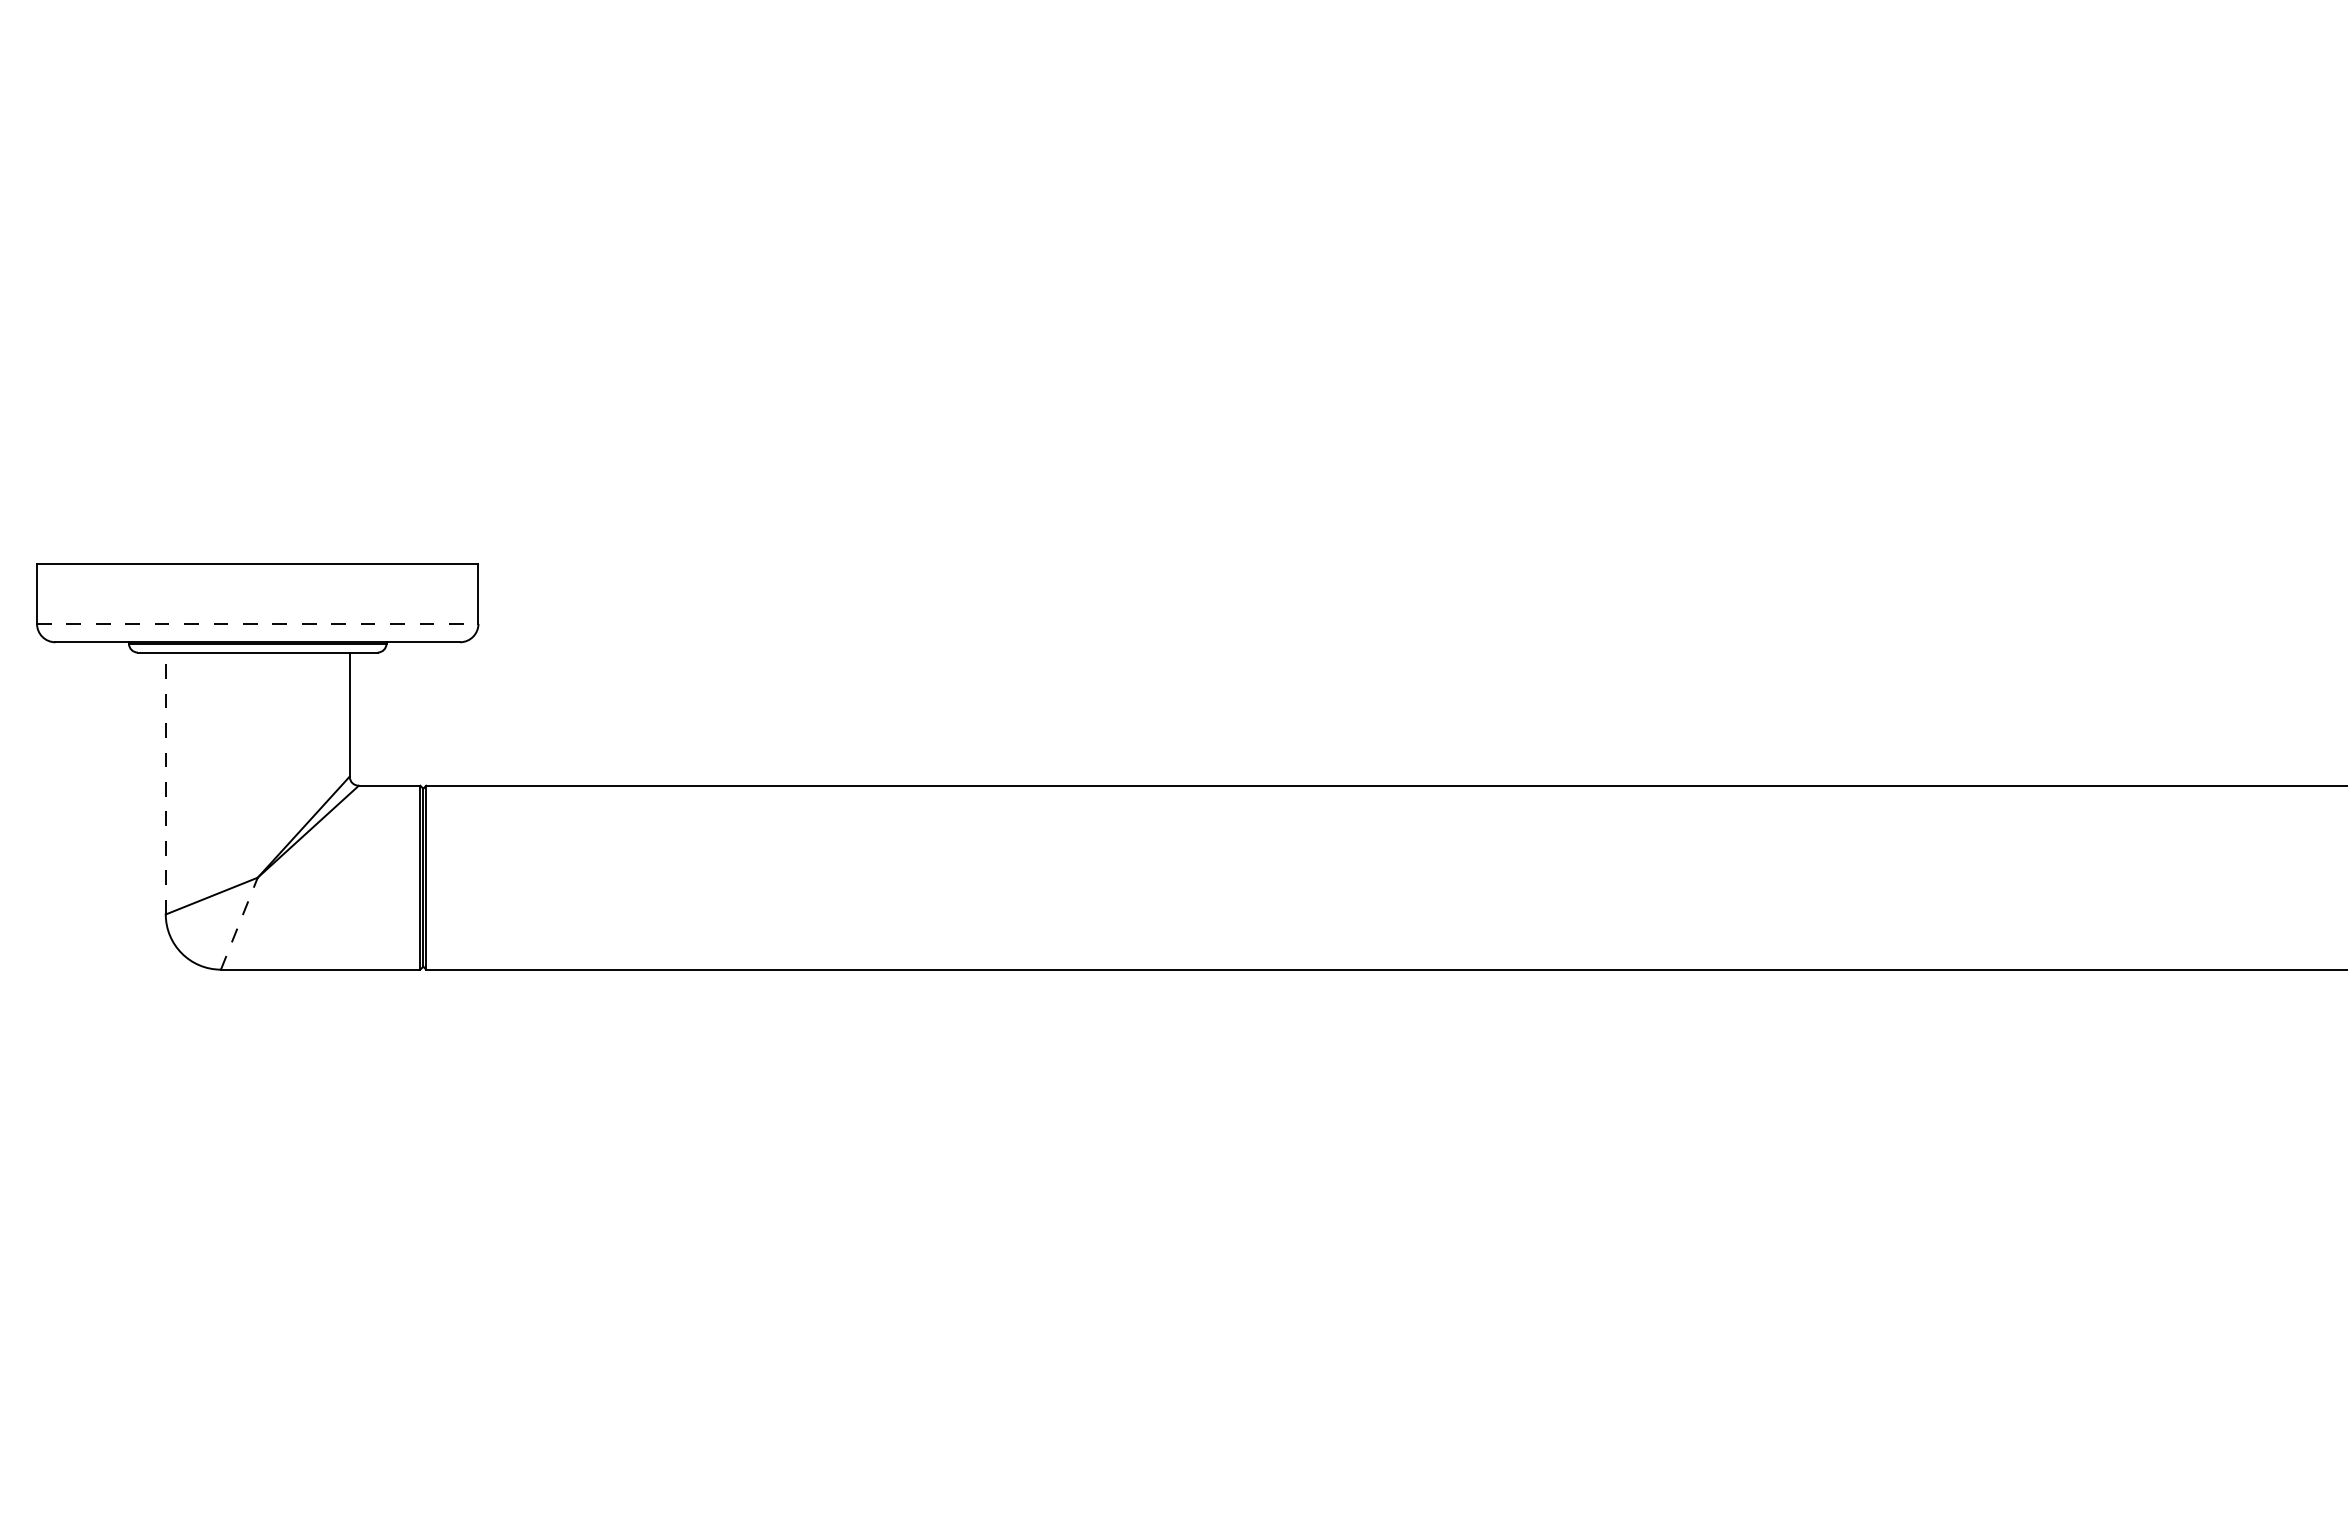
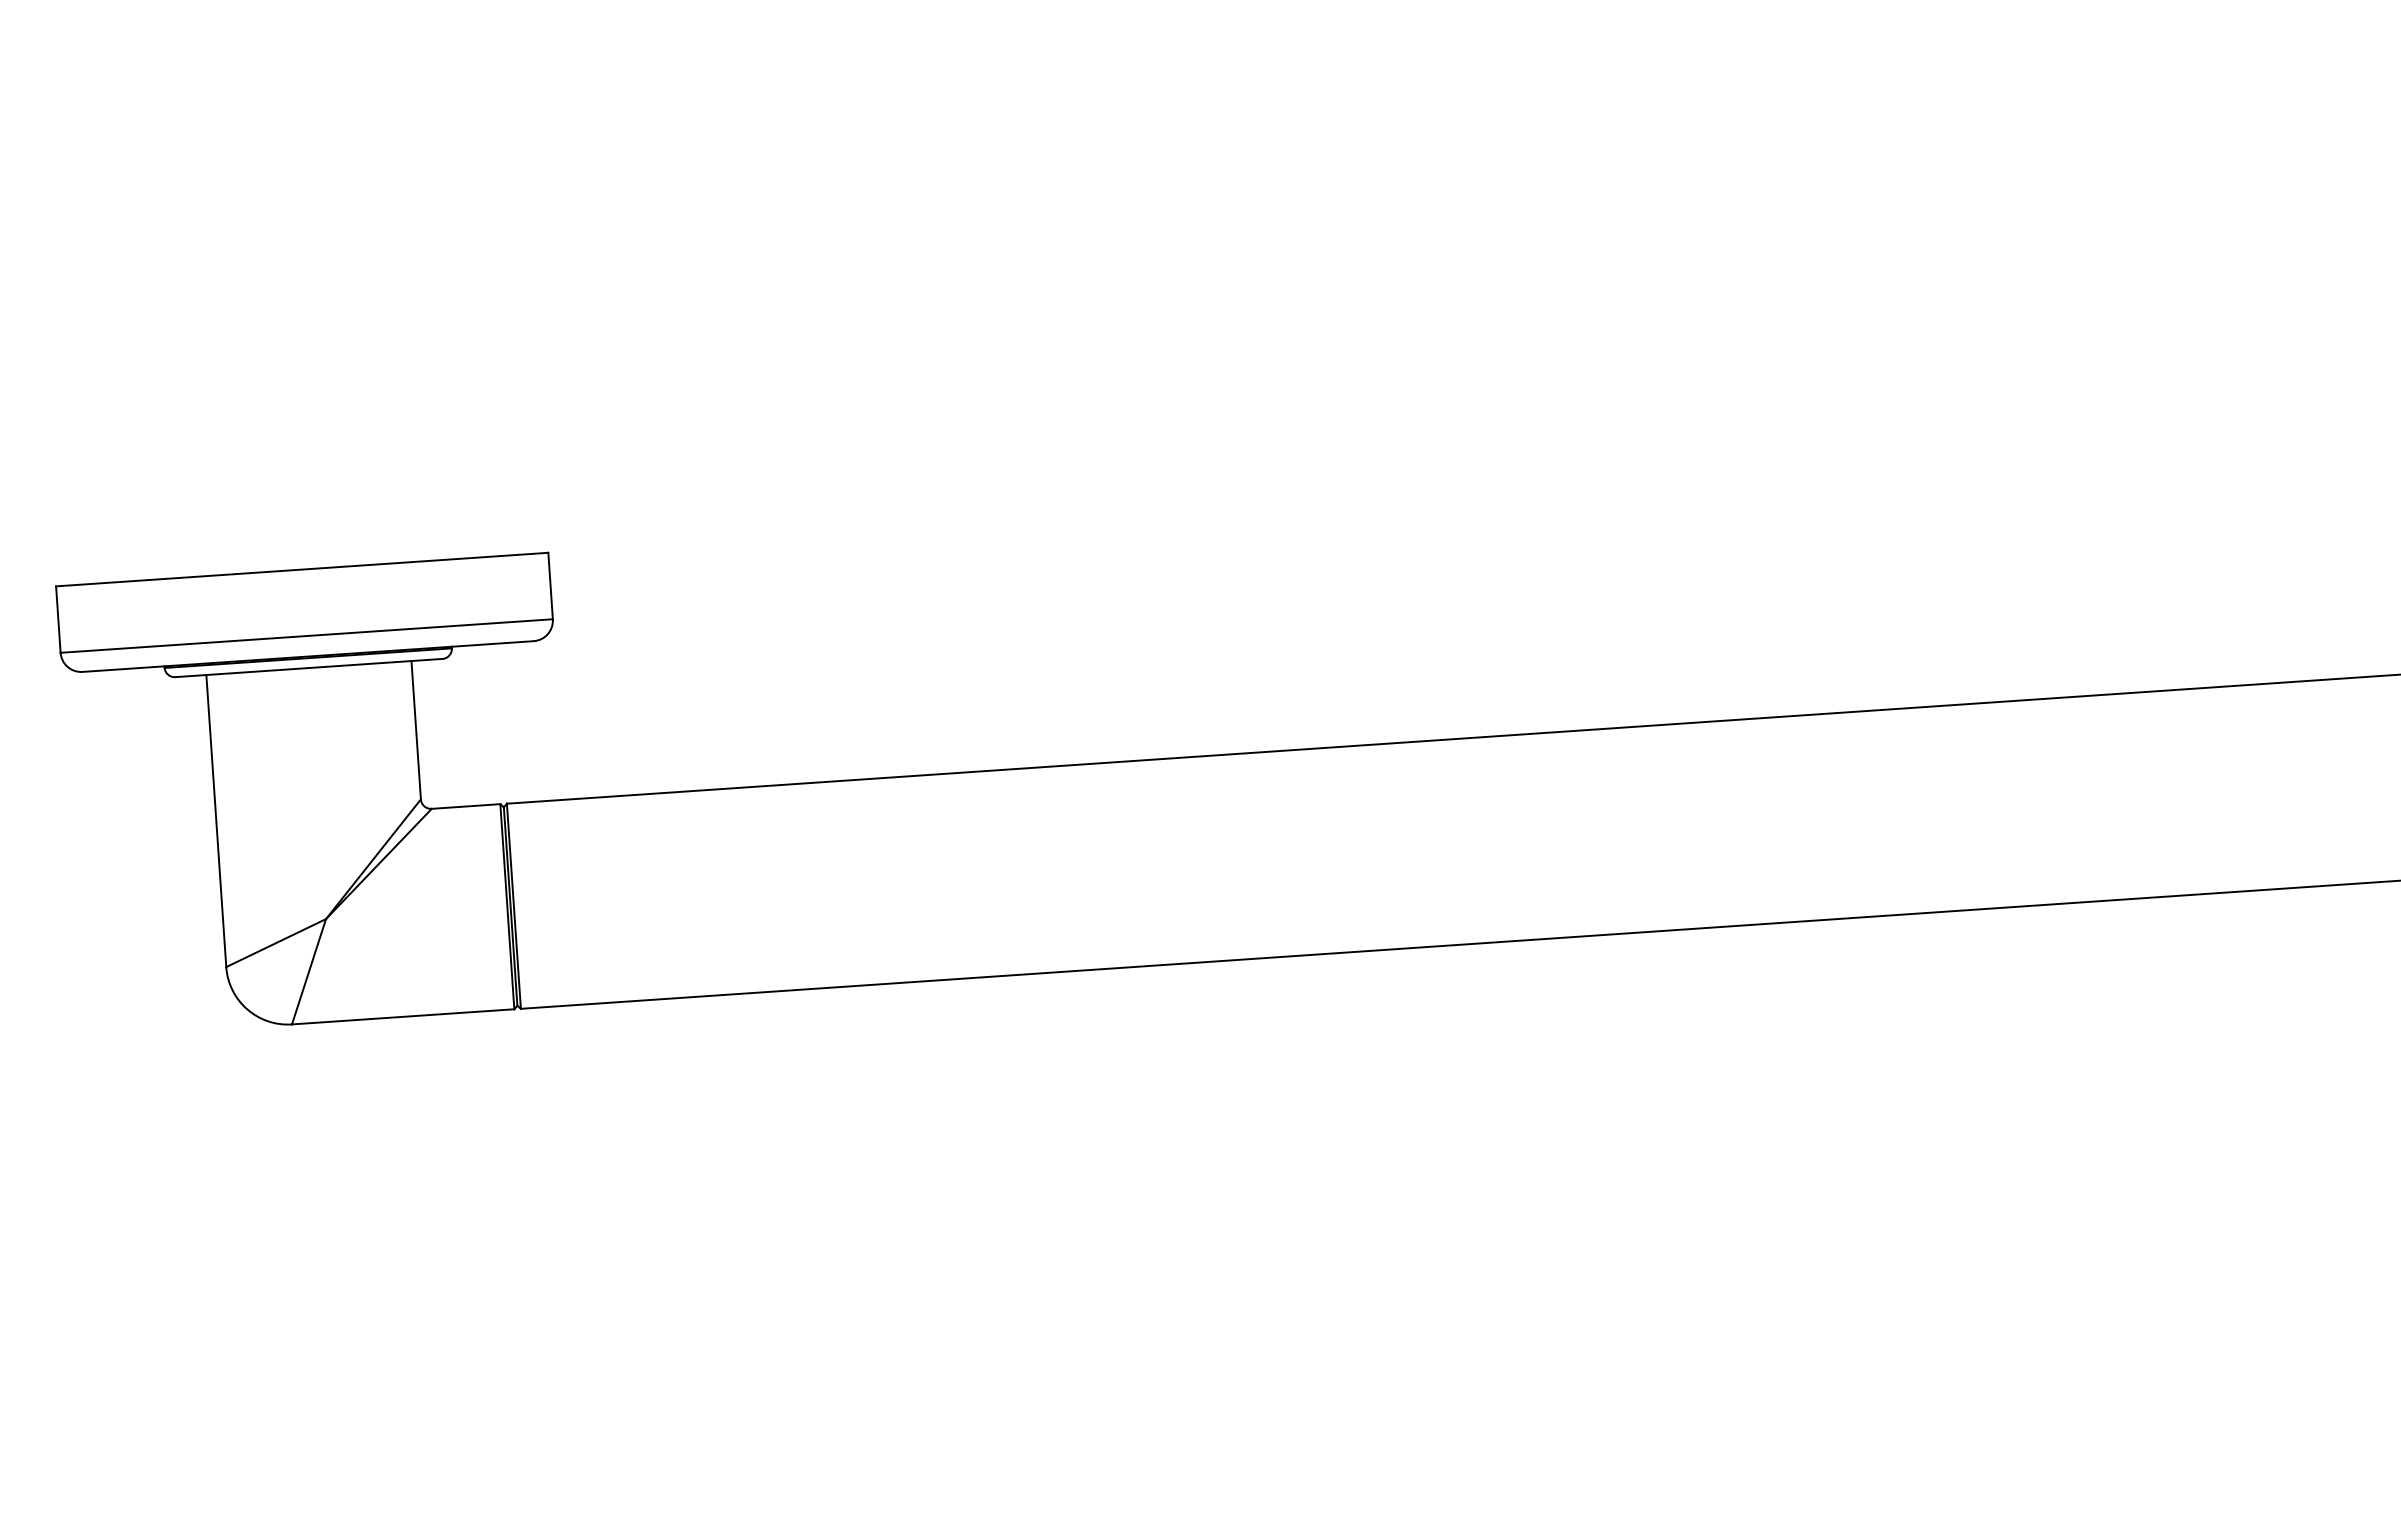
line: (257, 623) -> (306, 635), dashed -> solid
line: (165, 783) -> (216, 821), dashed -> solid
line: (239, 923) -> (309, 971), dashed -> solid

